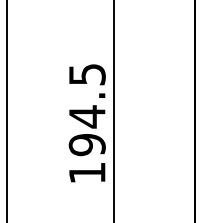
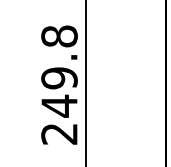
text: (86, 123) -> (58, 84), 194.5 -> 249.8

